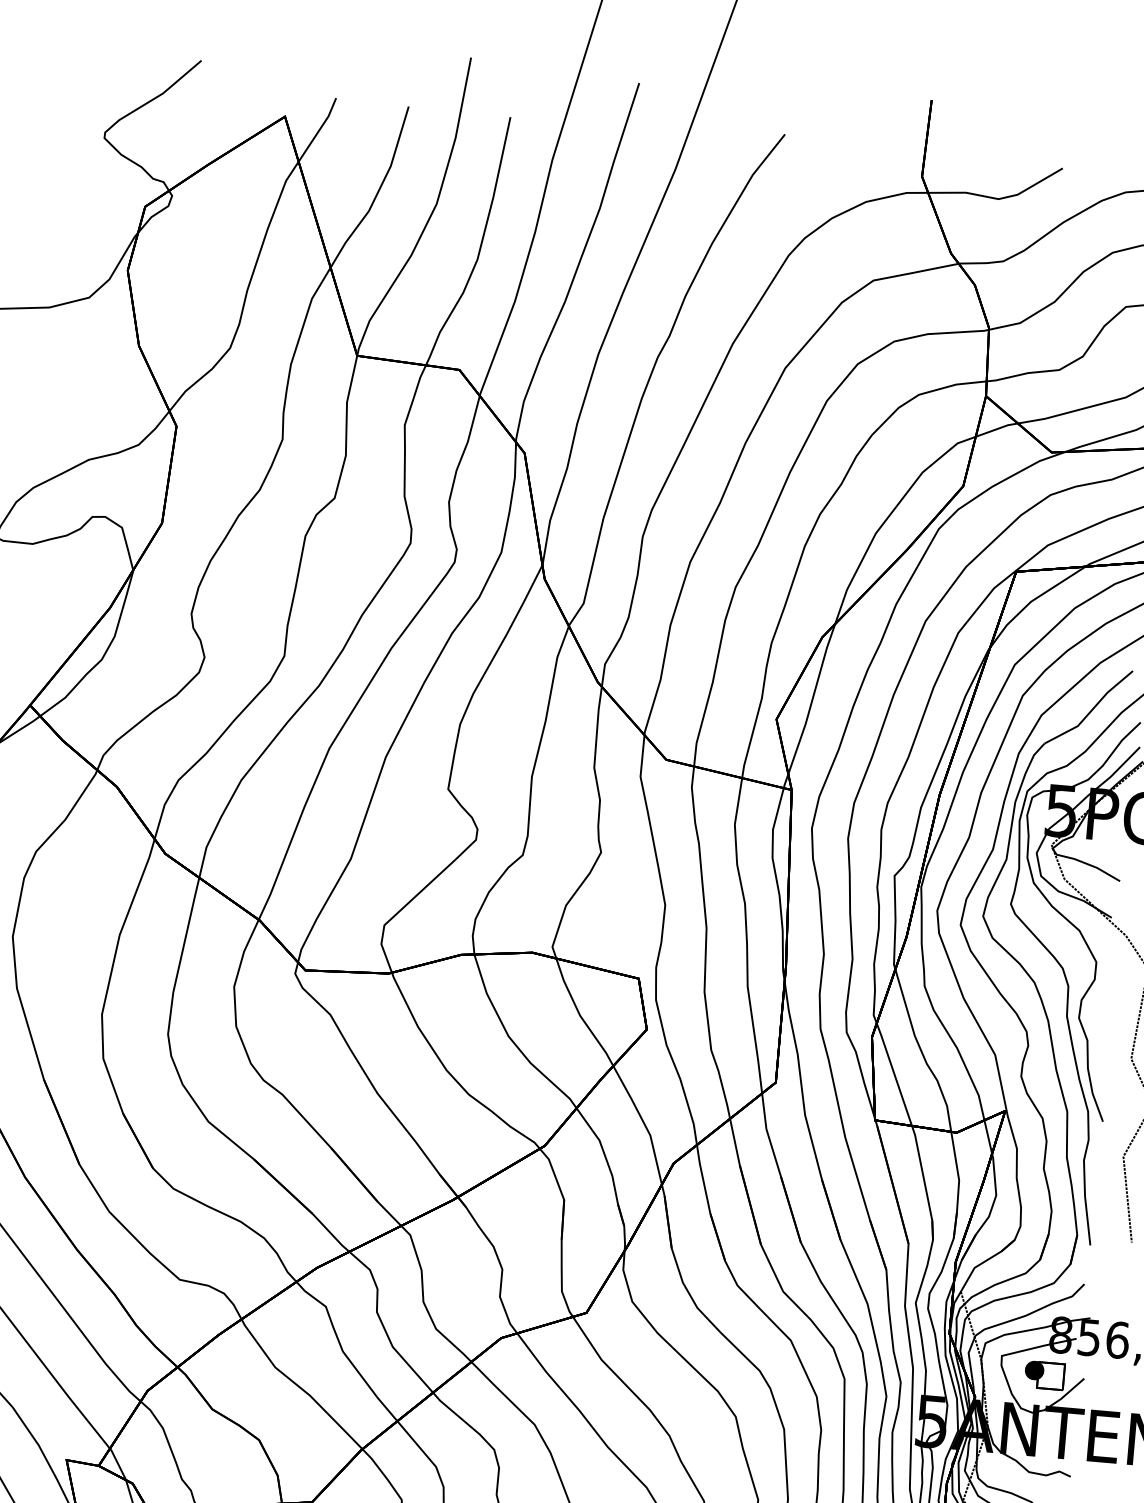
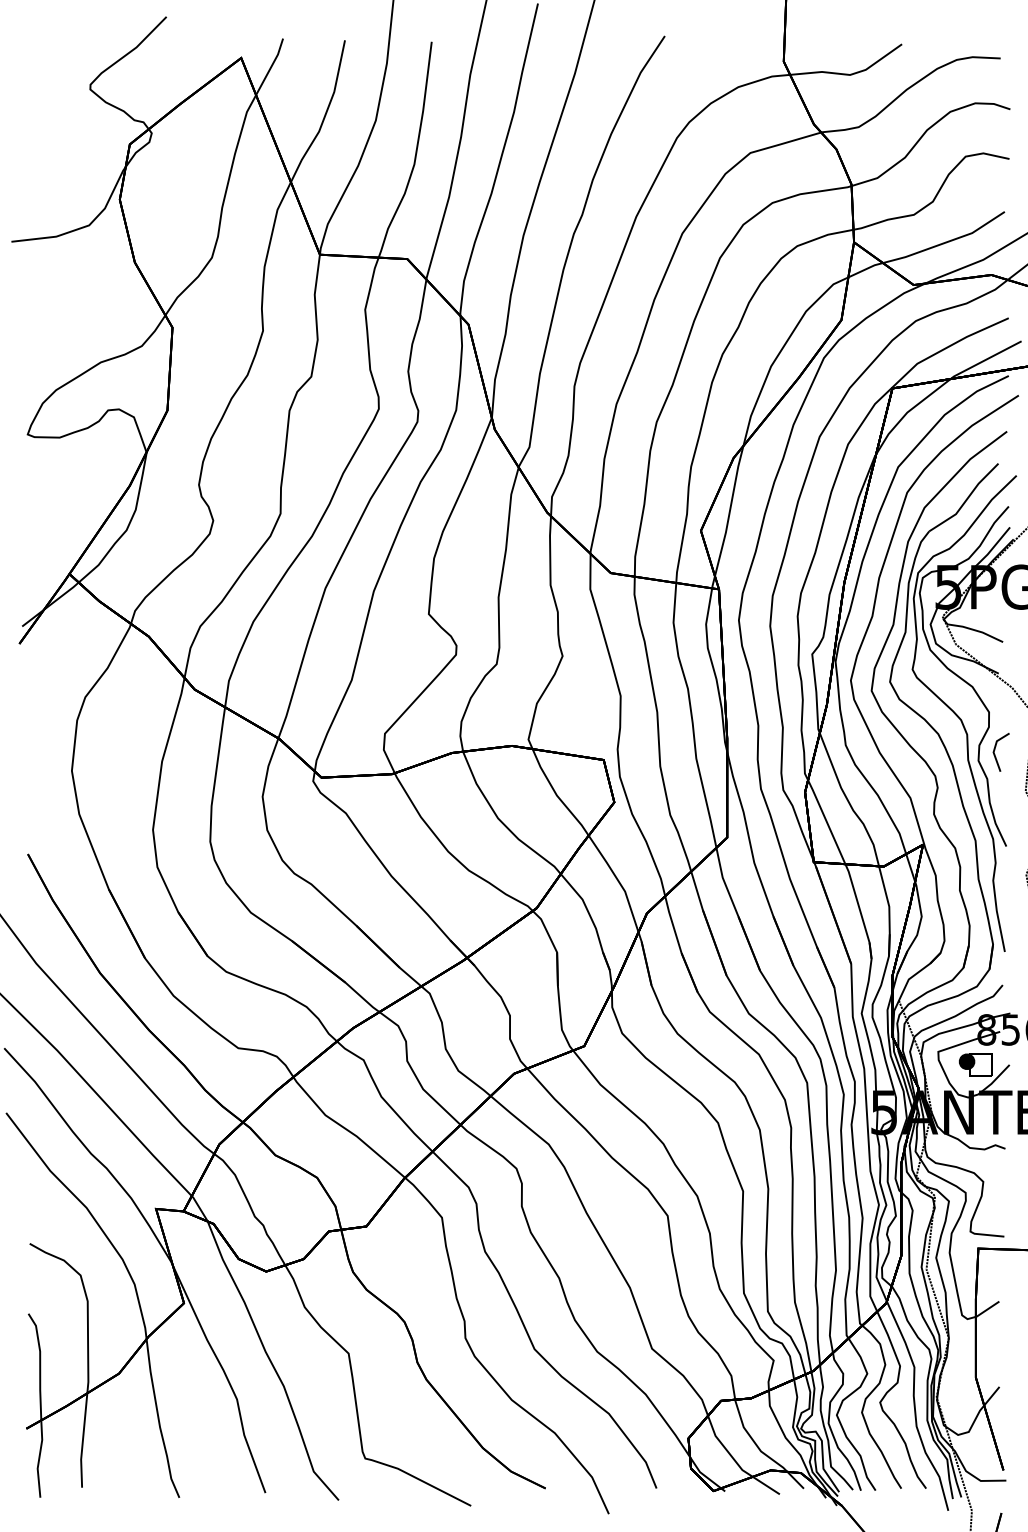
line: (1100, 1007) -> (995, 750), added

